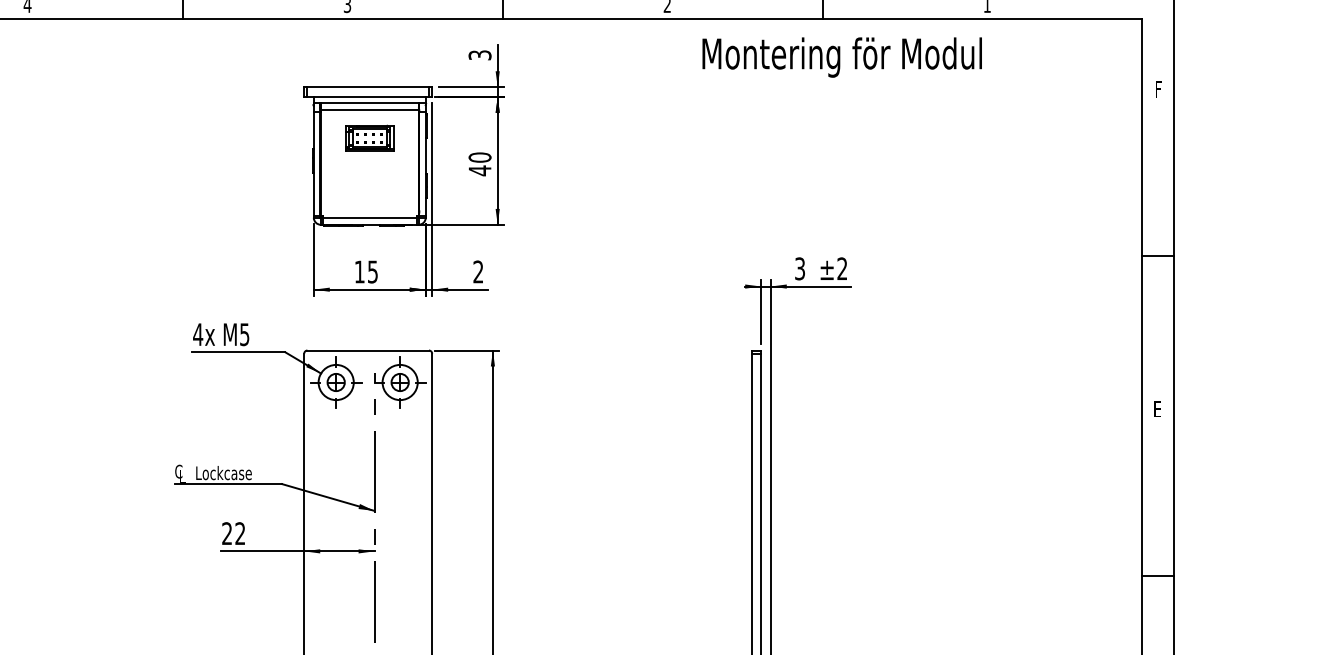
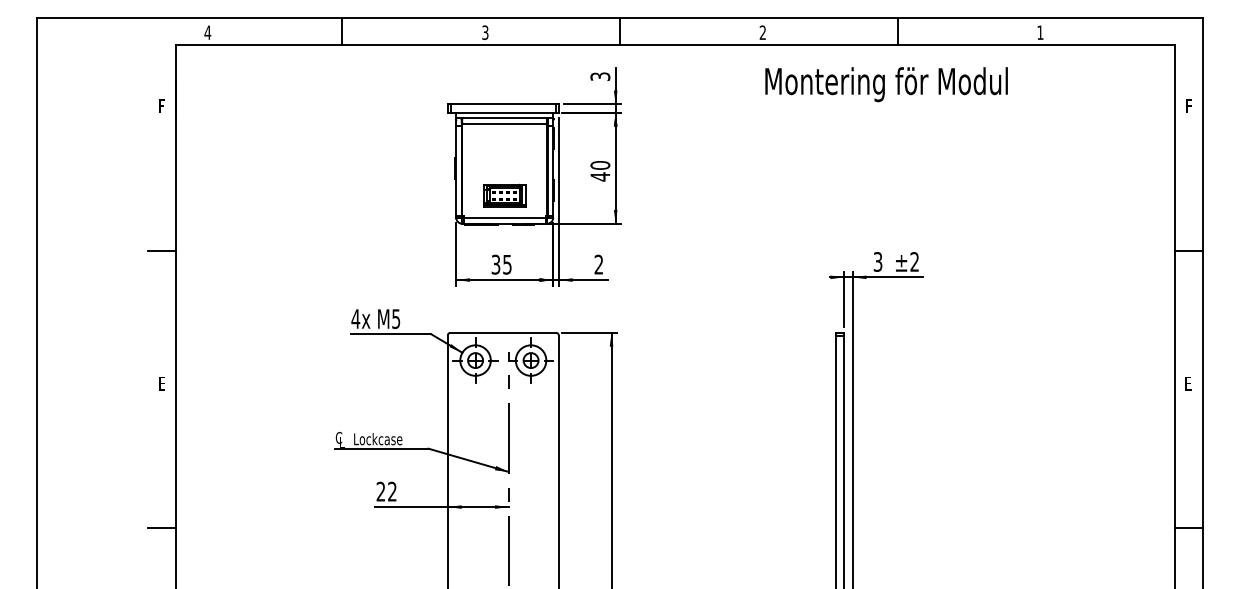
text: (842, 57) -> (886, 84), moved
part: (369, 138) -> (504, 195), moved
text: (359, 271) -> (495, 264), 15 -> 35

